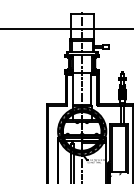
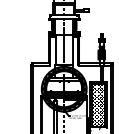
hatch: (118, 148) -> (98, 105), added

